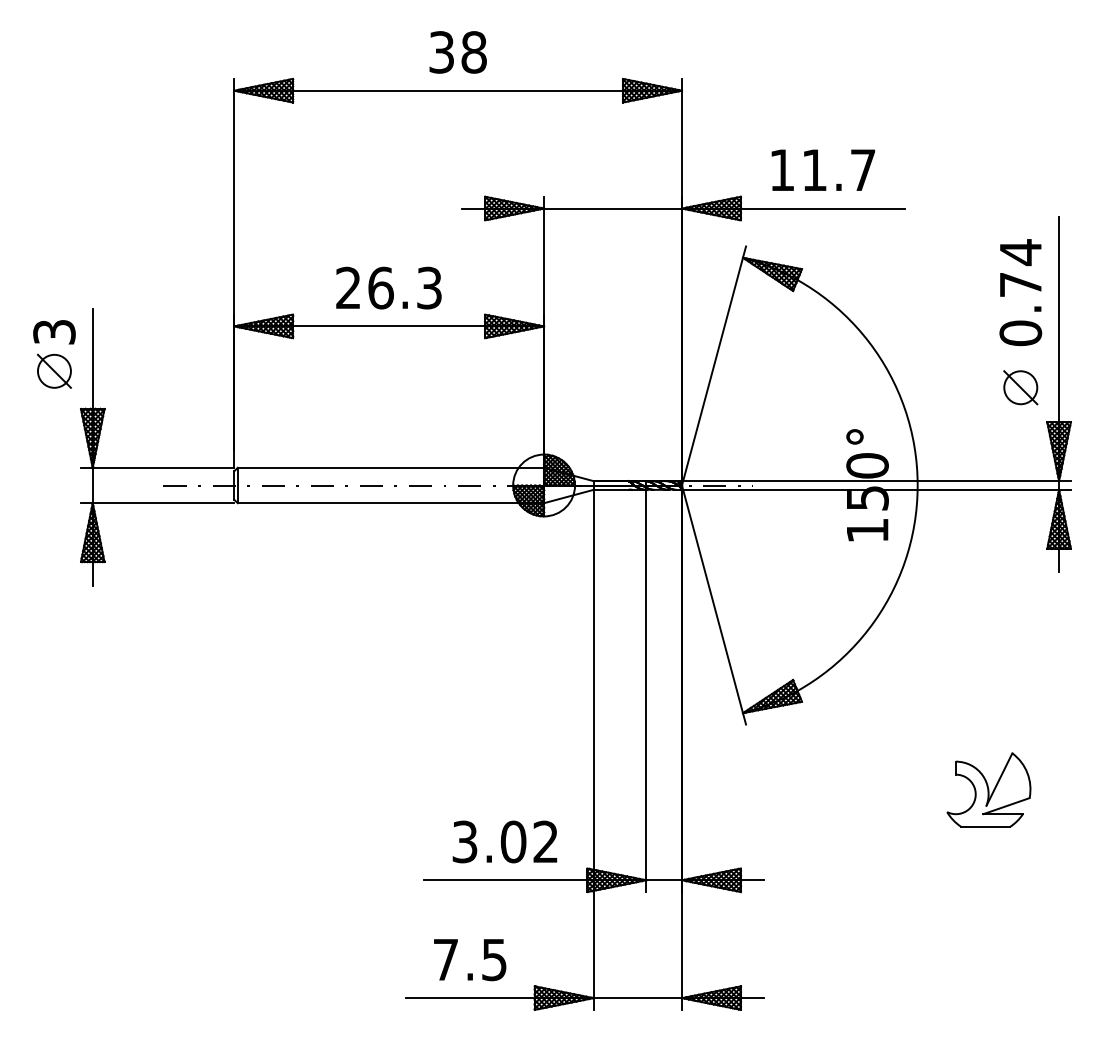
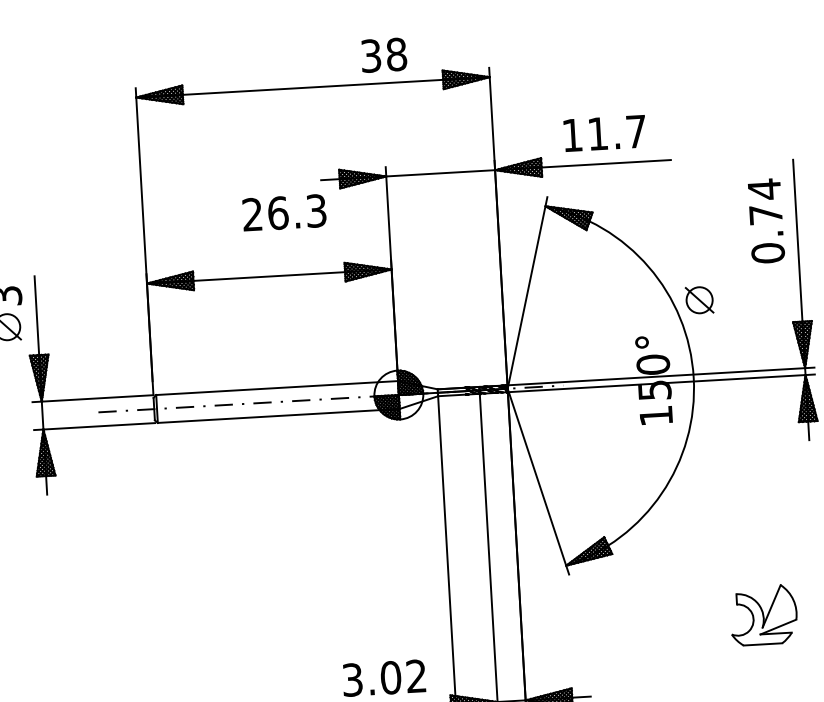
text: (457, 52) -> (383, 55), moved
text: (388, 287) -> (284, 212), moved
part: (1020, 387) -> (699, 300), moved

